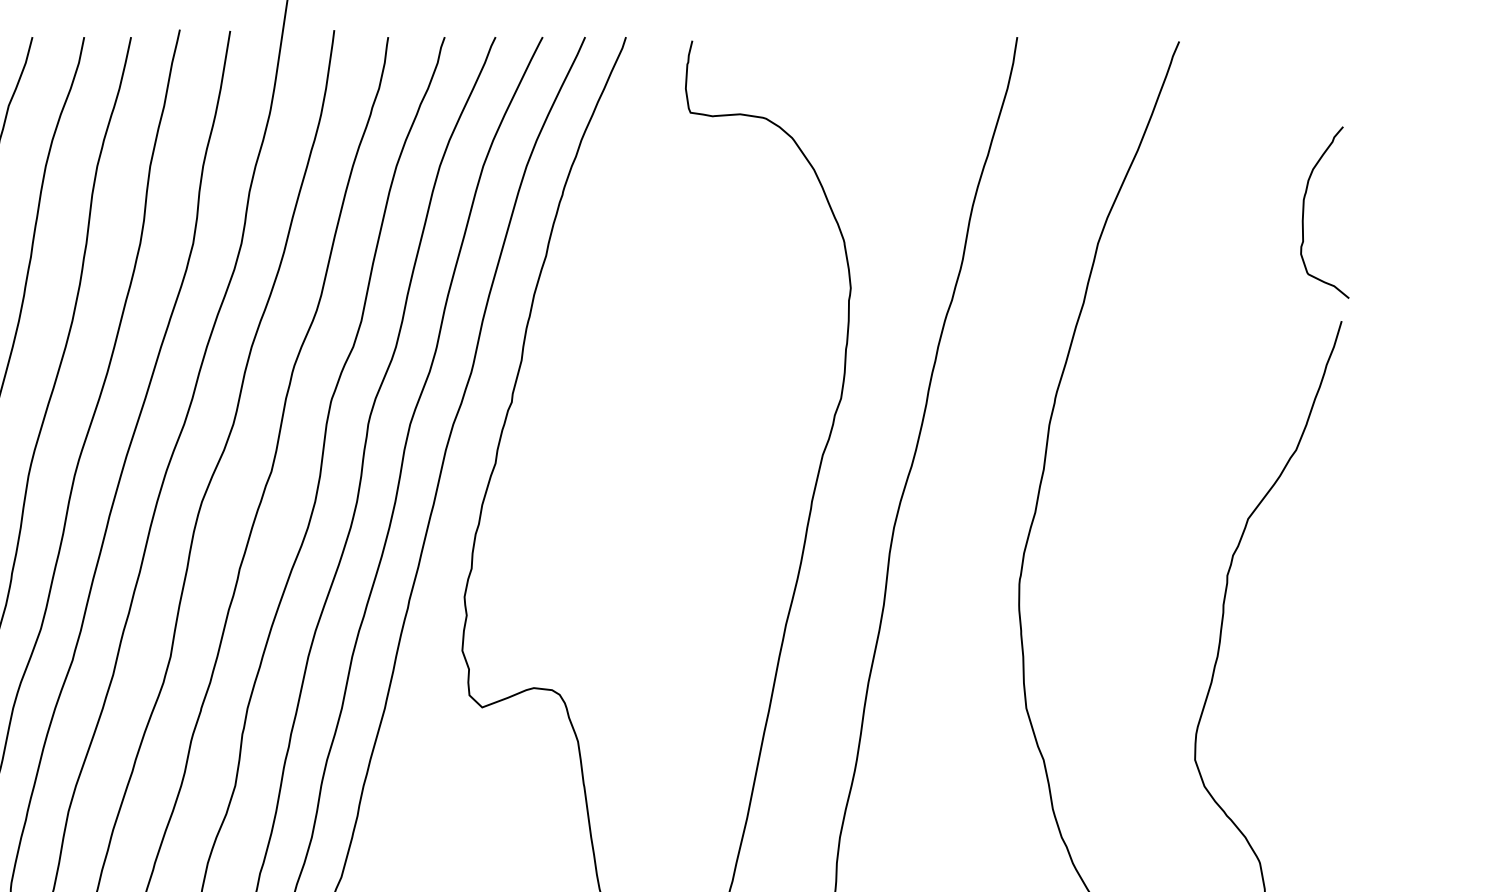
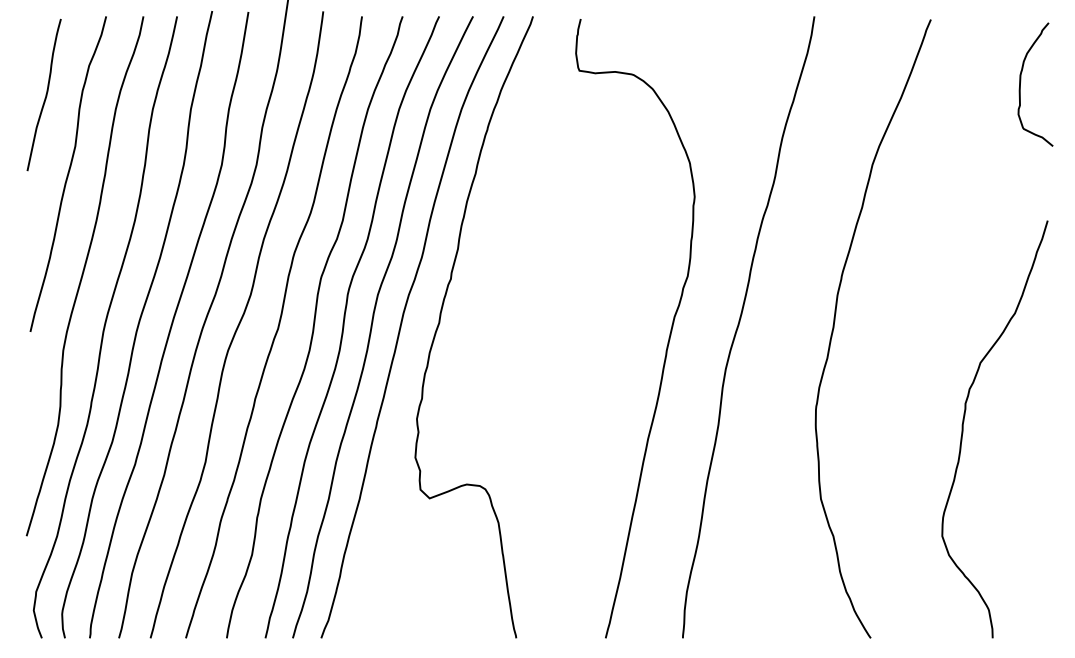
curve: (1305, 208) -> (1021, 81), moved

